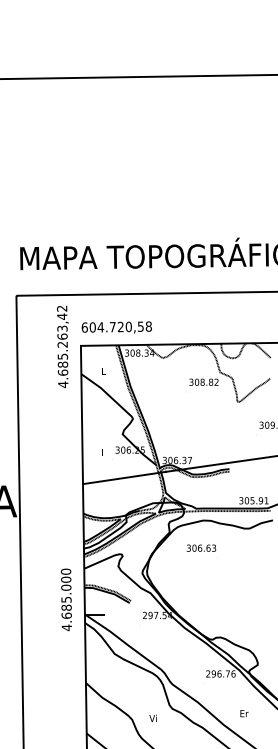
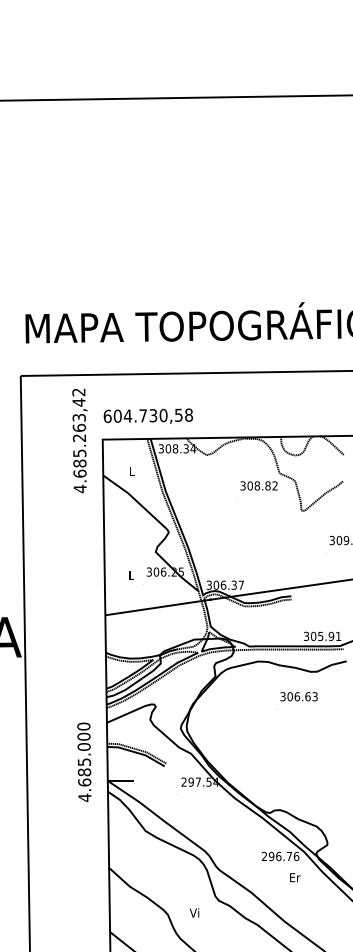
text: (120, 327) -> (152, 416), 604.720,58 -> 604.730,58
text: (201, 547) -> (299, 695), moved
text: (244, 713) -> (295, 877), moved

